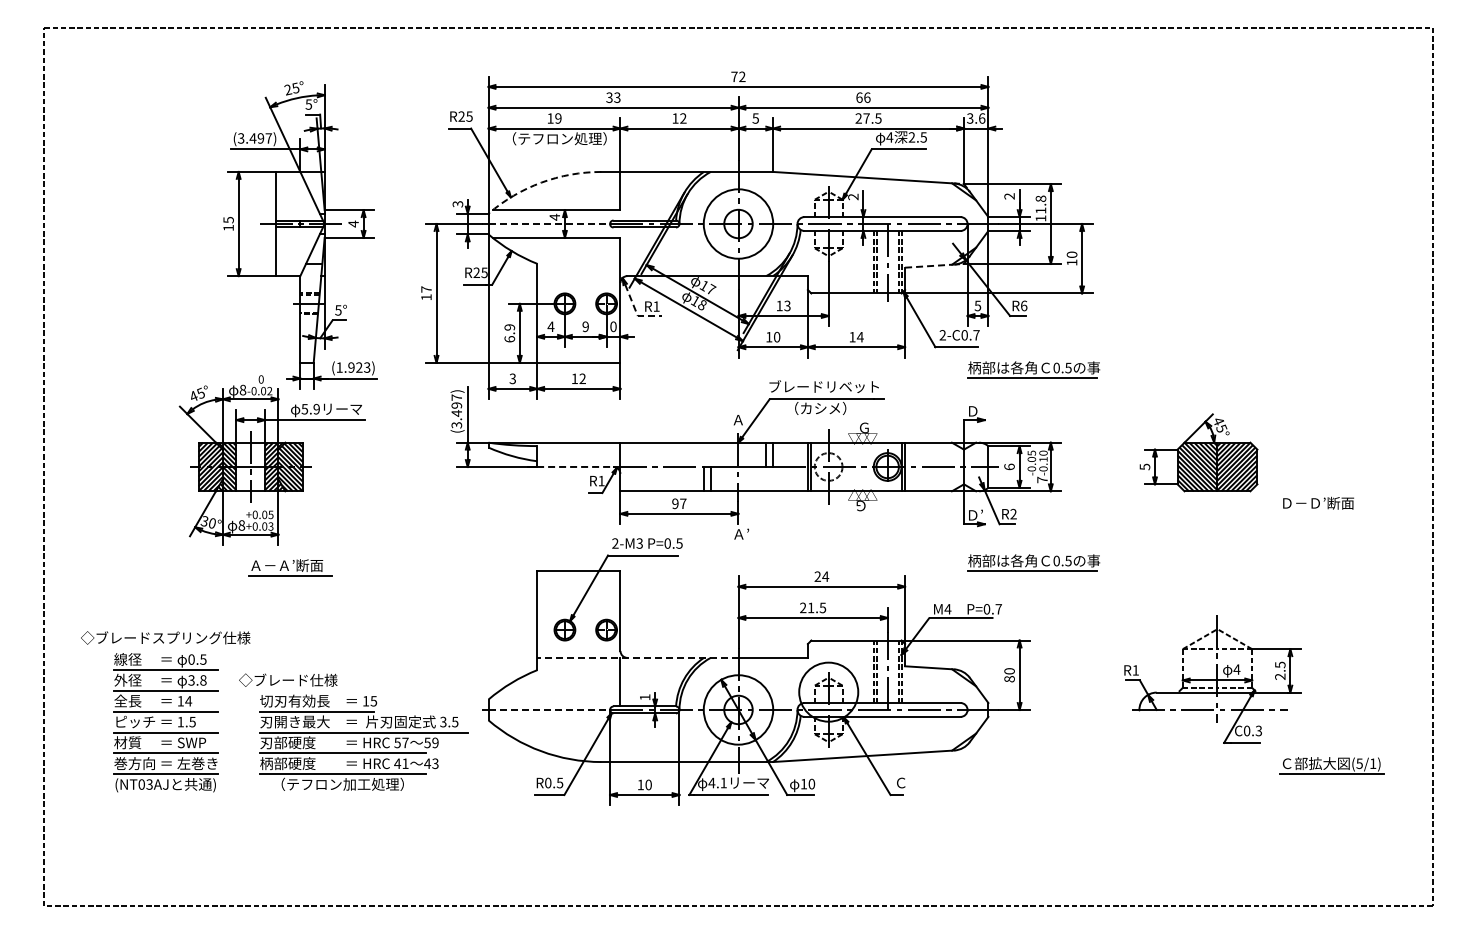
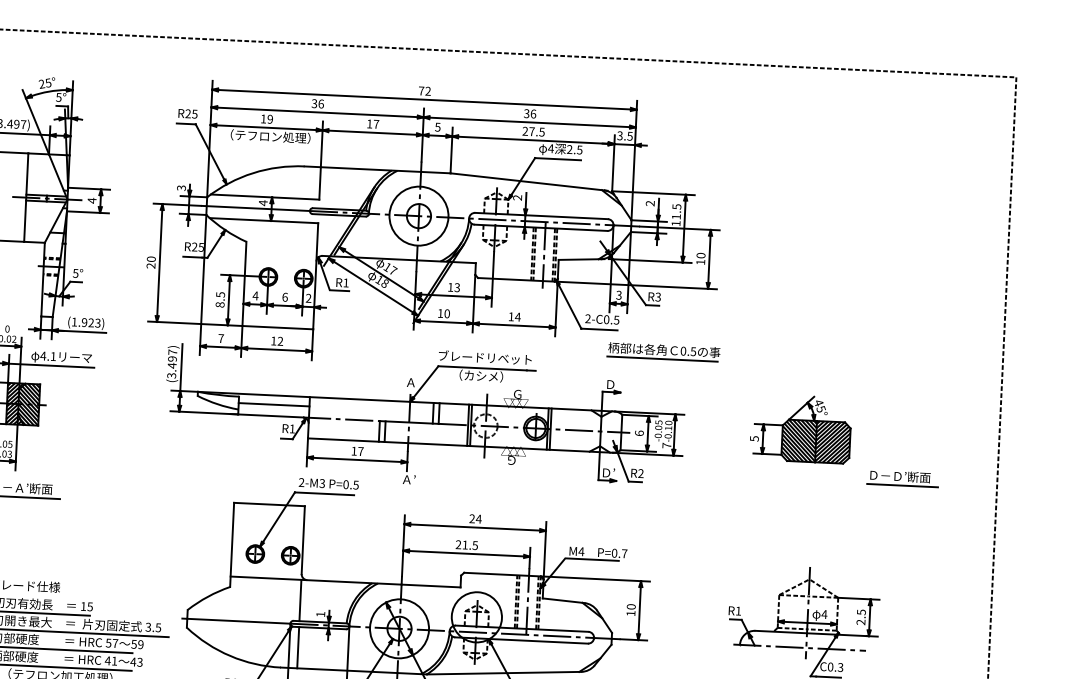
text: (617, 97) -> (321, 103), 33 -> 36
text: (859, 97) -> (526, 113), 66 -> 36
text: (683, 118) -> (376, 124), 12 -> 17
text: (981, 118) -> (629, 136), 3.6 -> 3.5
arc: (541, 182) -> (253, 172), dashed -> solid
text: (1040, 198) -> (676, 206), 11.8 -> 11.5
line: (549, 224) -> (258, 208), dashed -> solid
line: (929, 266) -> (579, 259), dashed -> solid
text: (426, 293) -> (151, 262), 17 -> 20
text: (978, 305) -> (619, 294), 5 -> 3
text: (1023, 305) -> (657, 296), R6 -> R3
line: (636, 312) -> (328, 287), dashed -> solid
text: (585, 326) -> (284, 297), 9 -> 6
text: (613, 326) -> (308, 298), 0 -> 2
text: (509, 333) -> (220, 299), 6.9 -> 8.5
text: (976, 335) -> (616, 320), 2-C0.7 -> 2-C0.5
text: (512, 378) -> (220, 338), 3 -> 7
text: (310, 409) -> (48, 356), 5.9 -> 4.1
line: (578, 453) -> (273, 404), added
line: (575, 466) -> (270, 415), dashed -> solid
text: (675, 503) -> (354, 450), 97 -> 17
line: (1321, 513) -> (902, 485), added
part: (1033, 562) -> (655, 515), removed
line: (637, 657) -> (315, 580), dashed -> solid
text: (1009, 679) -> (630, 613), 80 -> 10
line: (549, 709) -> (239, 620), dashed -> solid
line: (620, 737) -> (298, 647), added

